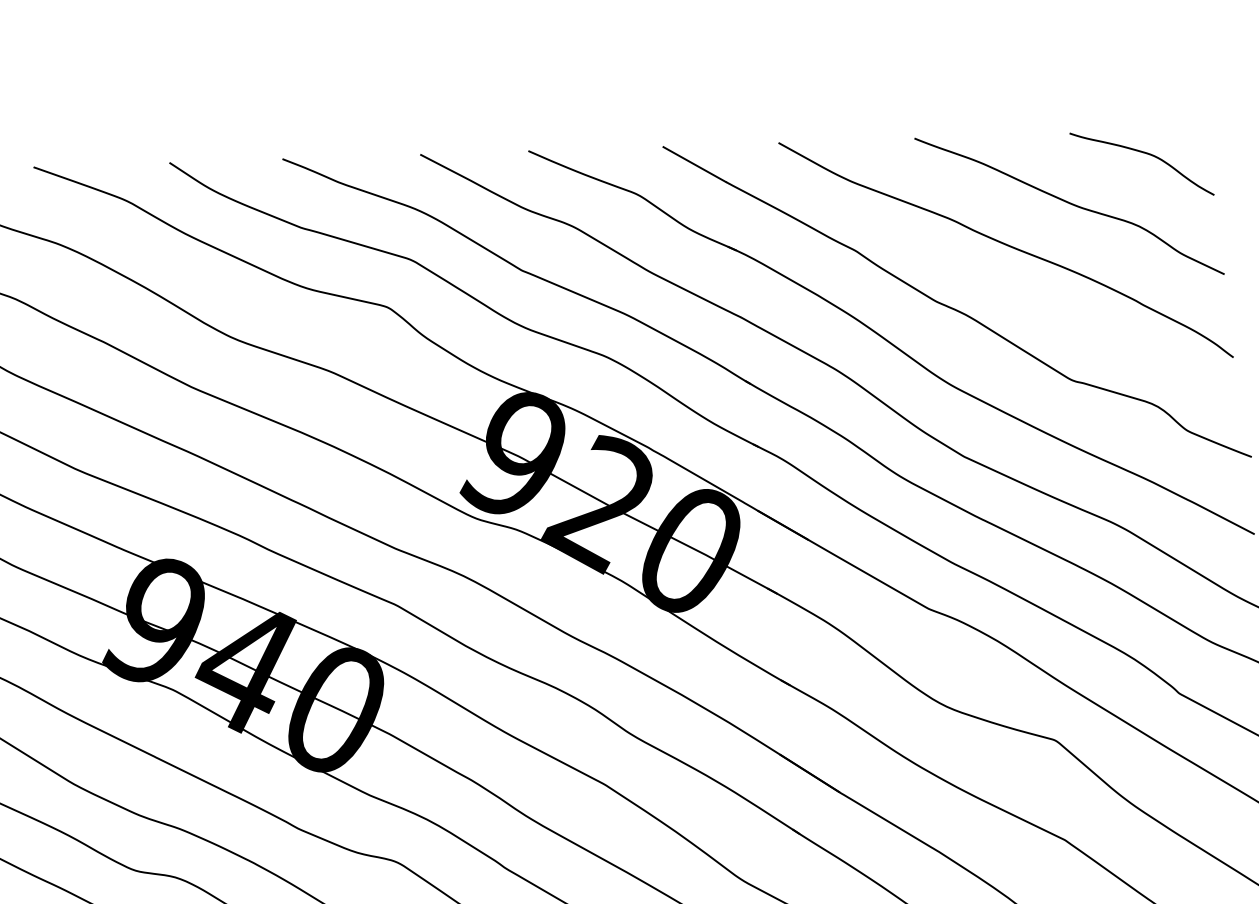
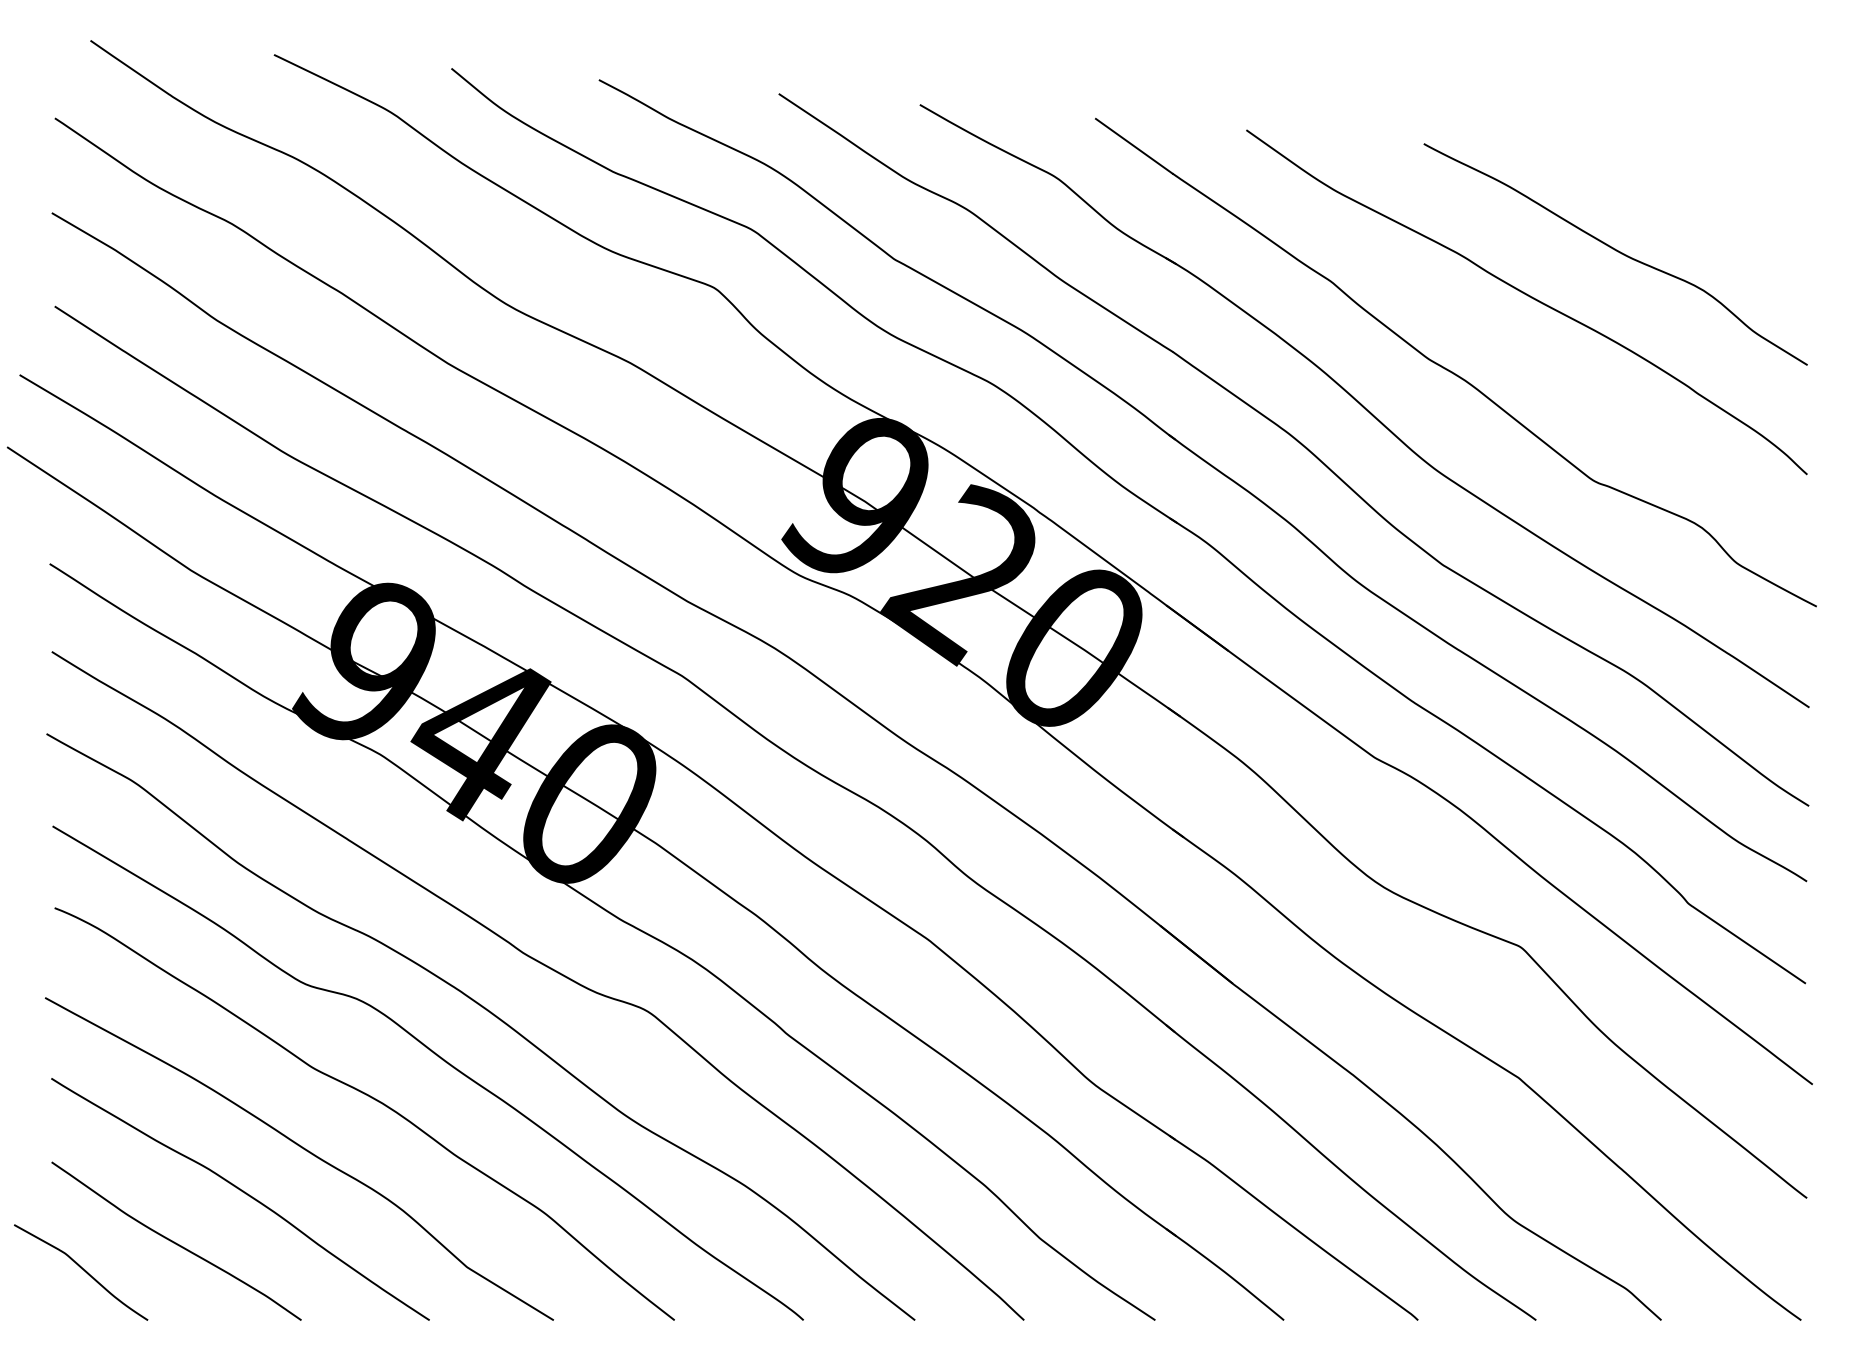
curve: (1144, 153) -> (1720, 196), removed

